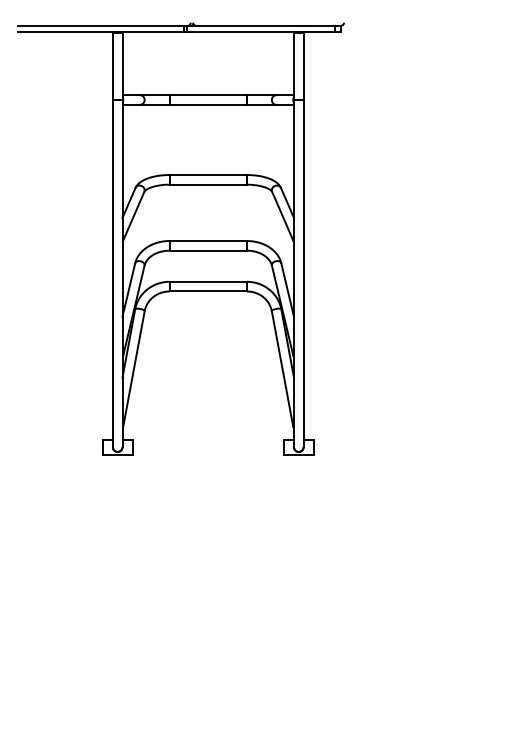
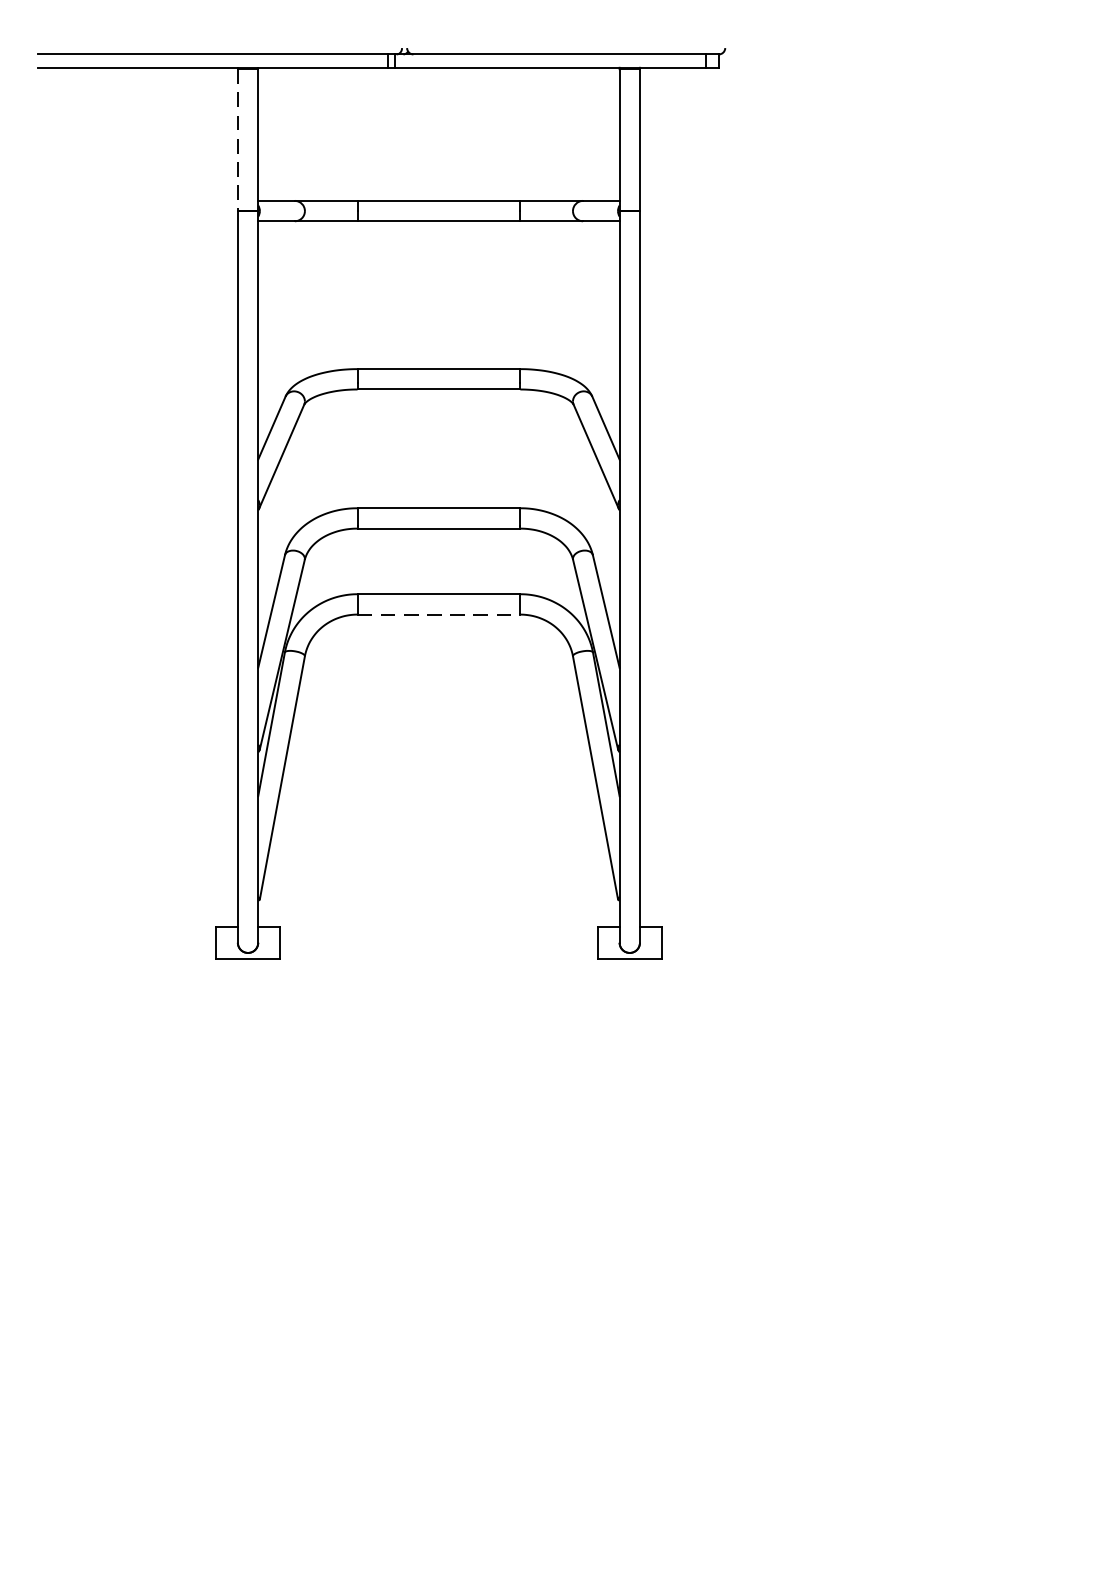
line: (112, 66) -> (237, 140), solid -> dashed
line: (208, 291) -> (439, 614), solid -> dashed

